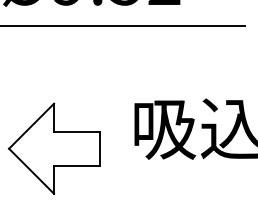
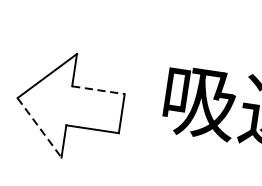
line: (76, 131) -> (98, 89), solid -> dashed
line: (31, 171) -> (39, 128), solid -> dashed

